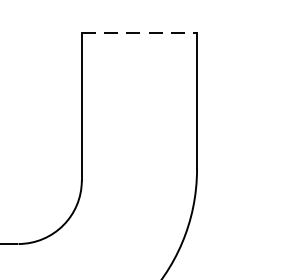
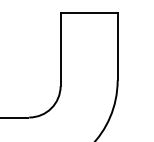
line: (140, 31) -> (89, 12), dashed -> solid

